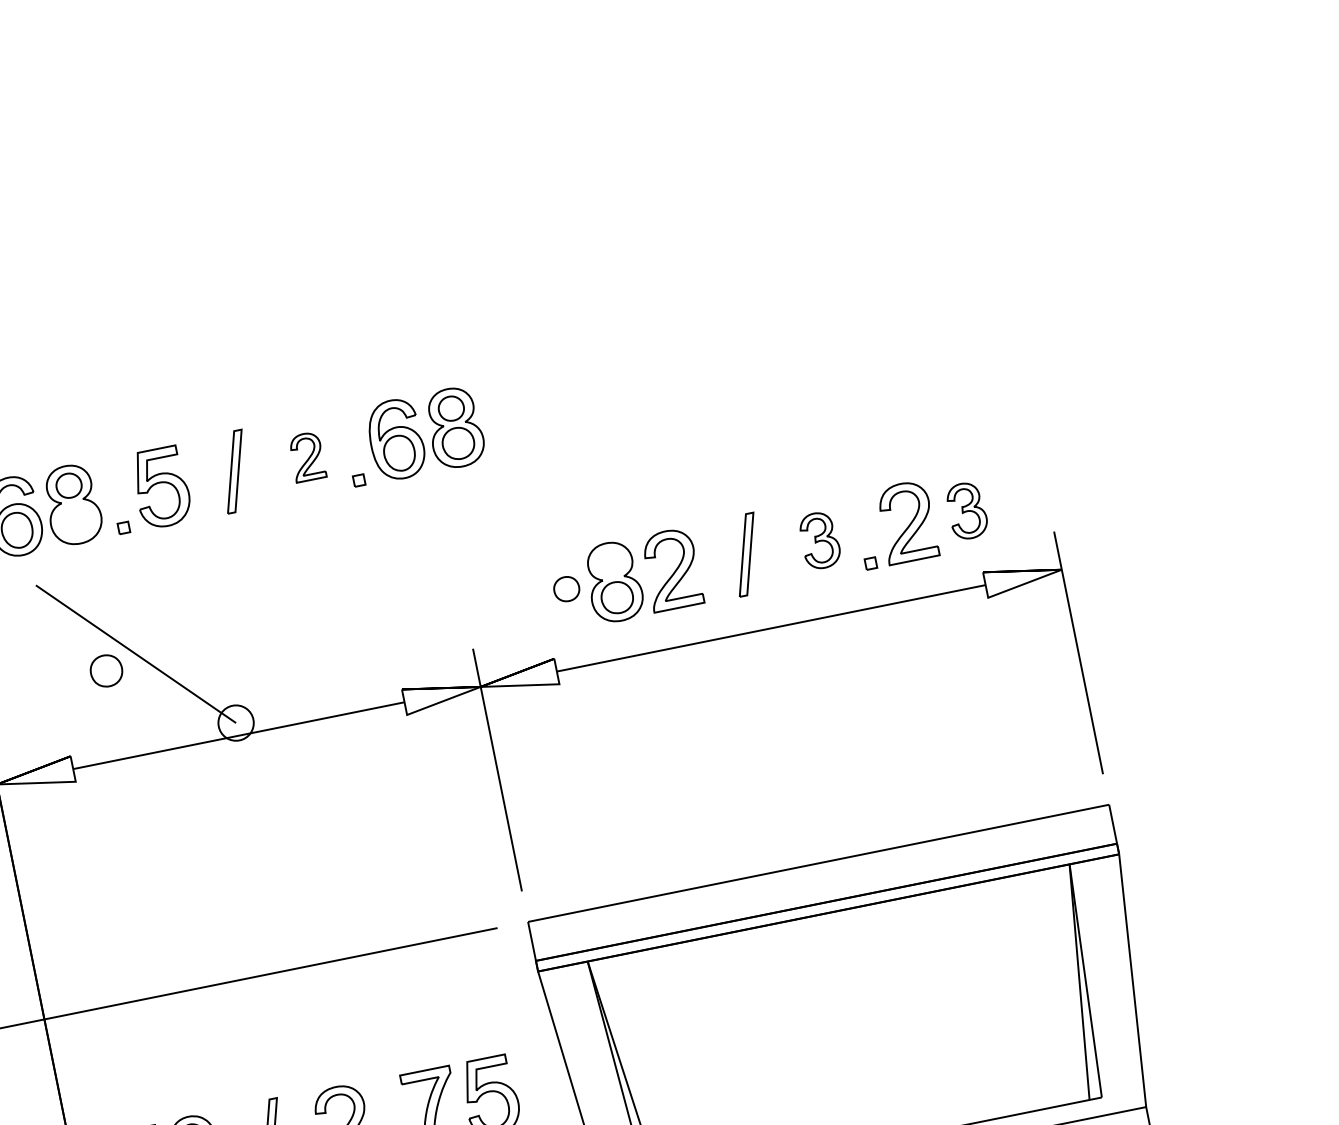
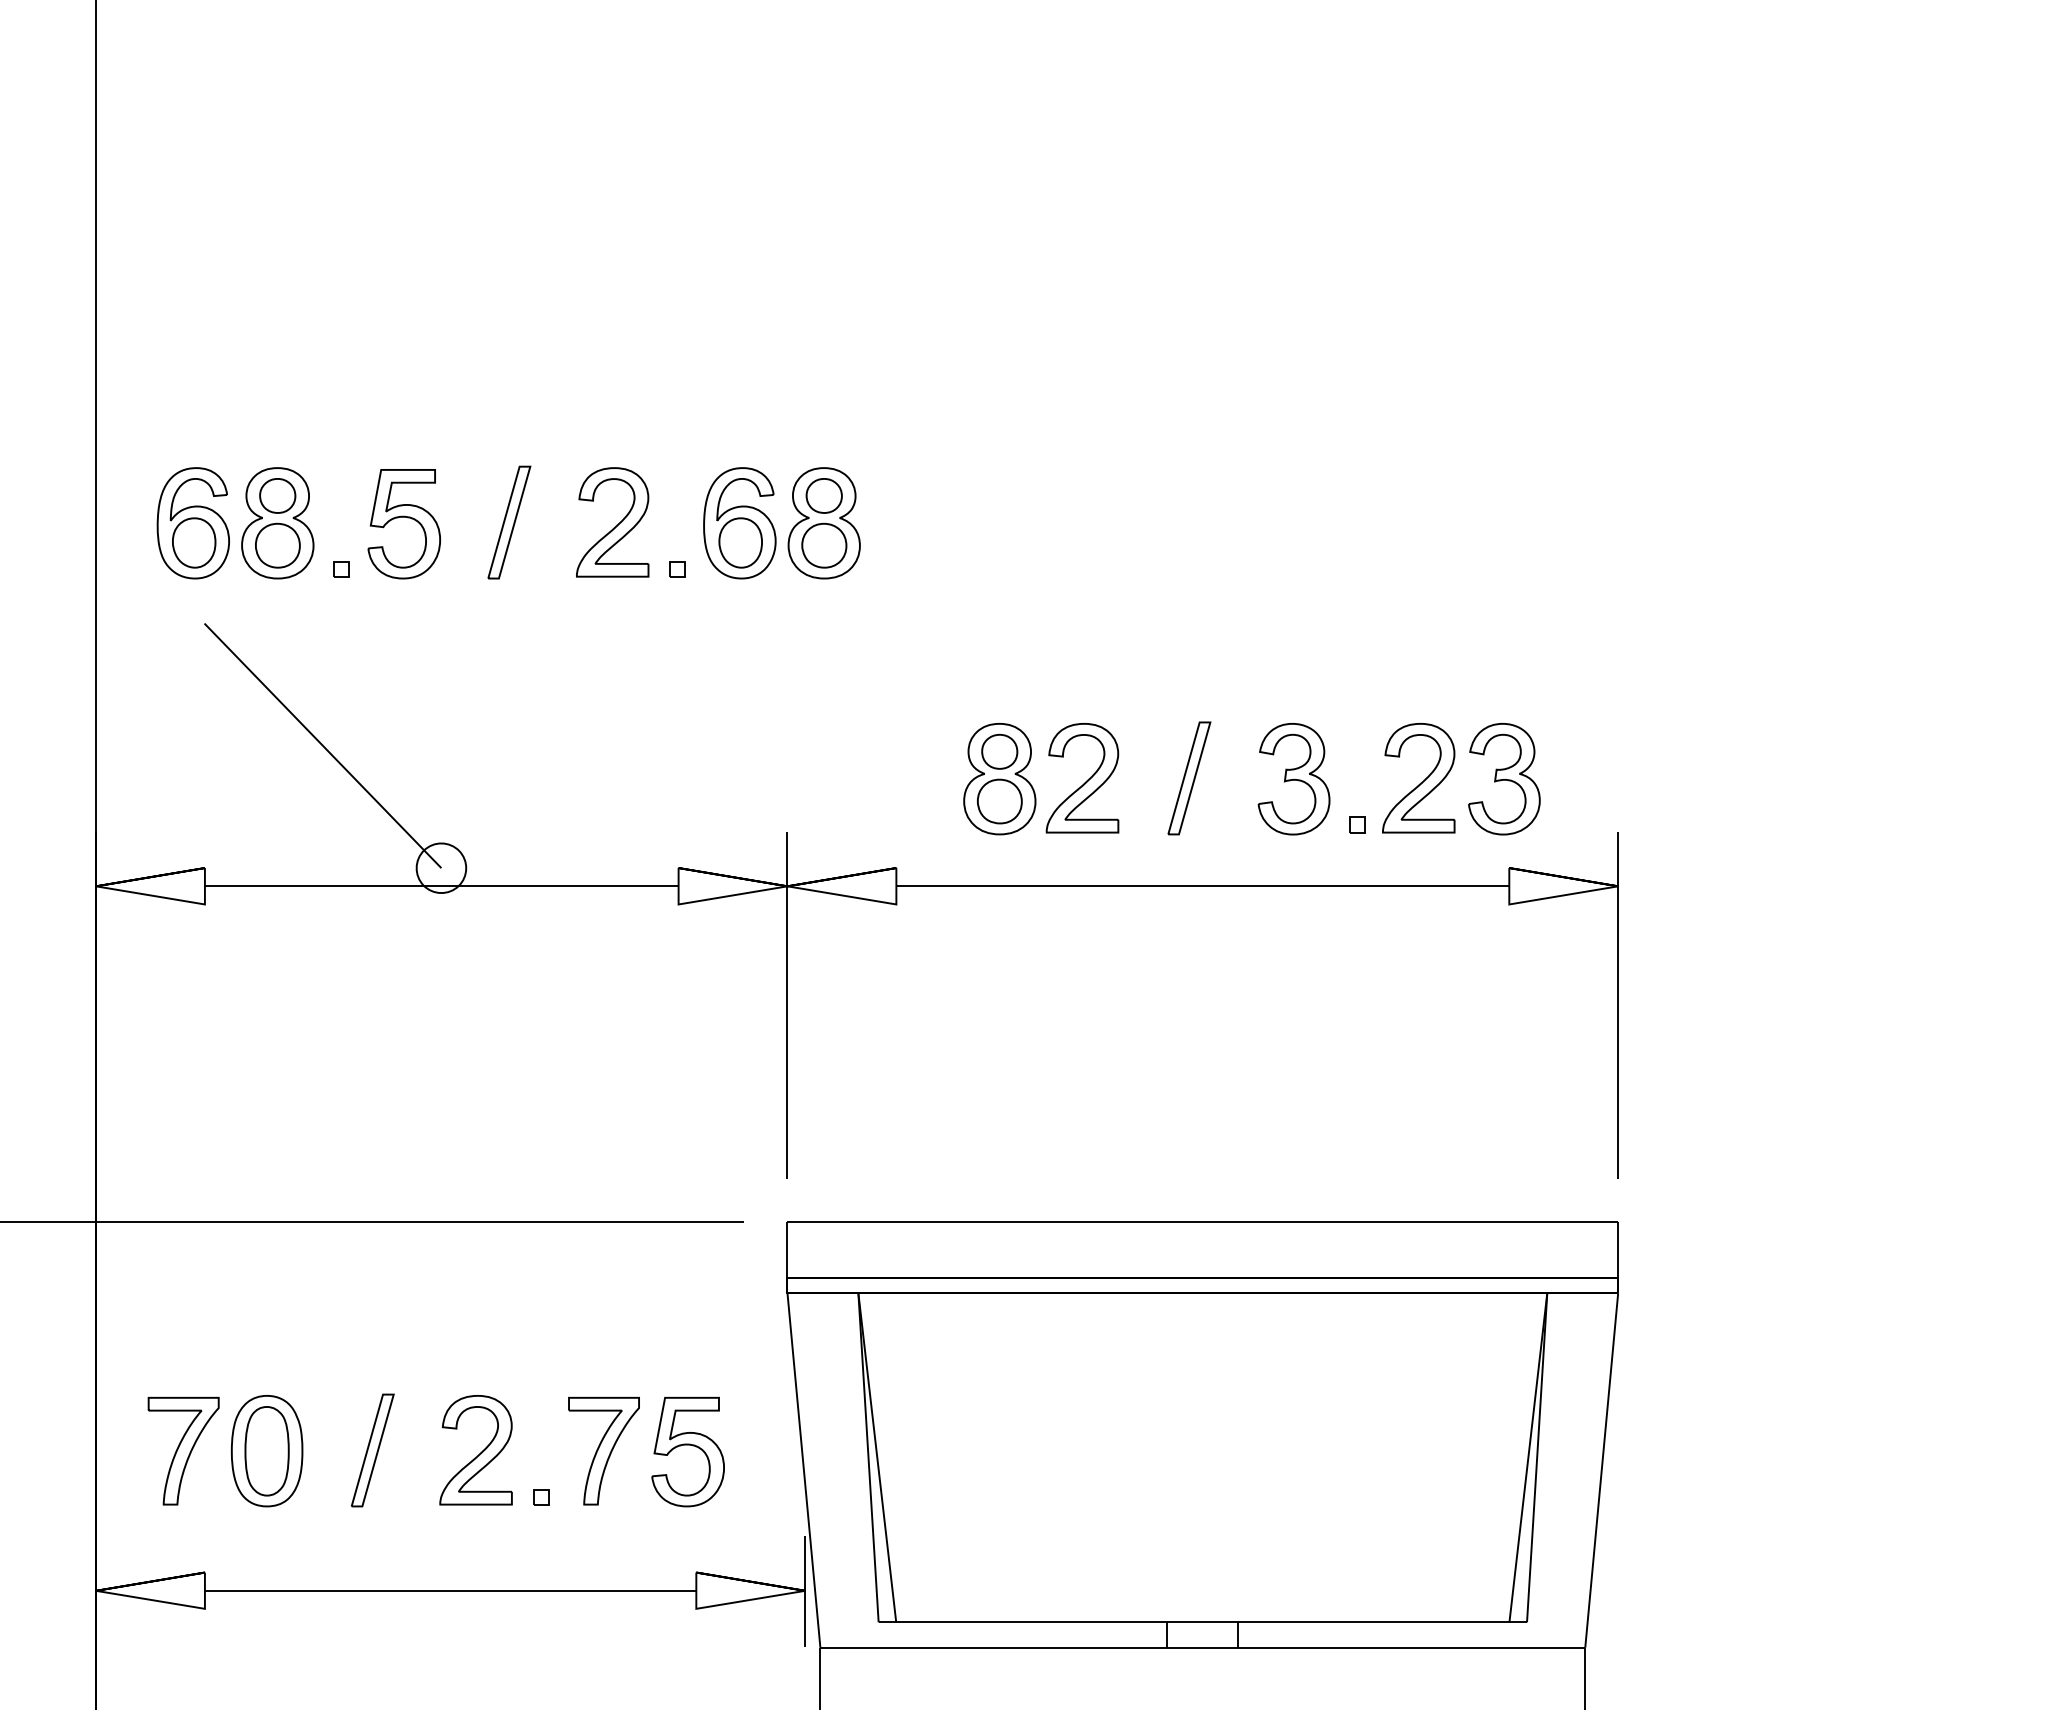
part: (307, 457) -> (612, 522), size x1.67
part: (967, 511) -> (1504, 779), size x1.43
part: (819, 540) -> (1293, 779), size x1.43
part: (566, 588) -> (999, 751), moved
part: (106, 670) -> (277, 545), moved

